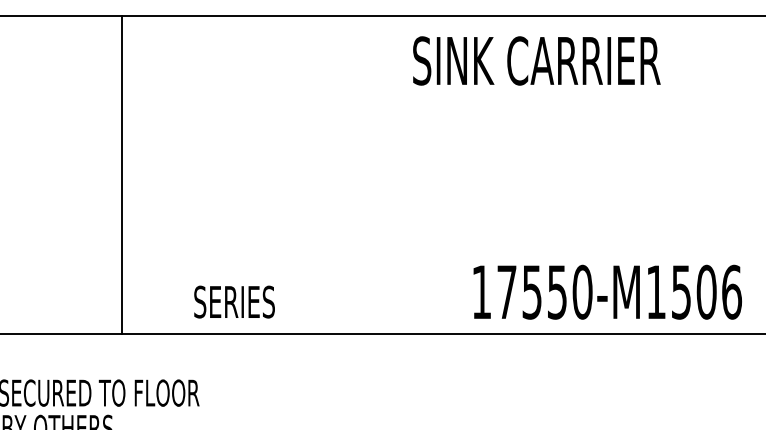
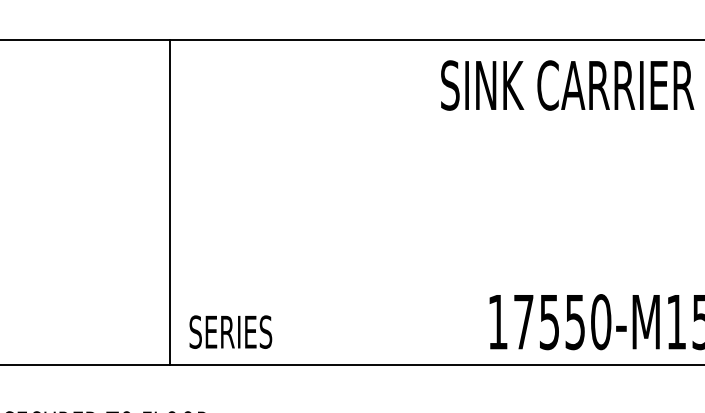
text: (536, 60) -> (567, 85), moved
line: (122, 175) -> (170, 202), moved
text: (234, 301) -> (230, 331), moved

